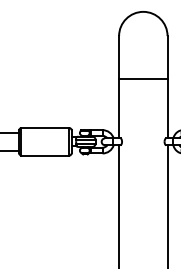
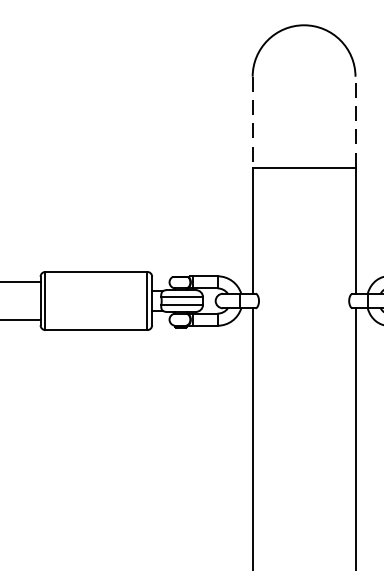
line: (167, 57) -> (355, 122), solid -> dashed
line: (119, 58) -> (253, 124), solid -> dashed

